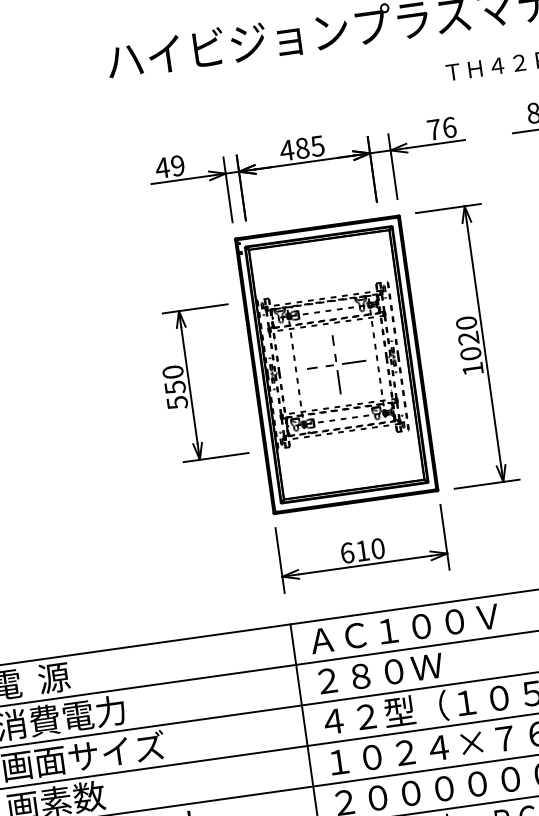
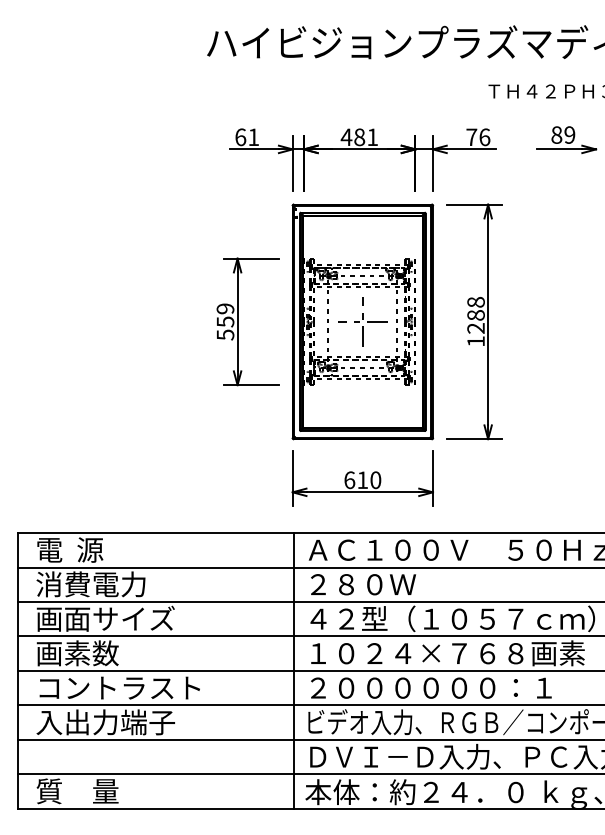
text: (317, 146) -> (372, 137), 485 -> 481
text: (169, 167) -> (246, 137), 49 -> 61
text: (467, 337) -> (475, 314), 1020 -> 1288
text: (173, 371) -> (225, 308), 550 -> 559

